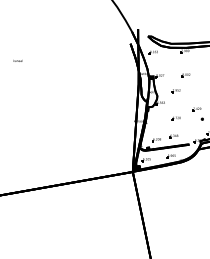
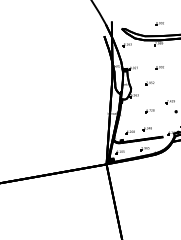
part: (185, 31) -> (159, 23), added

